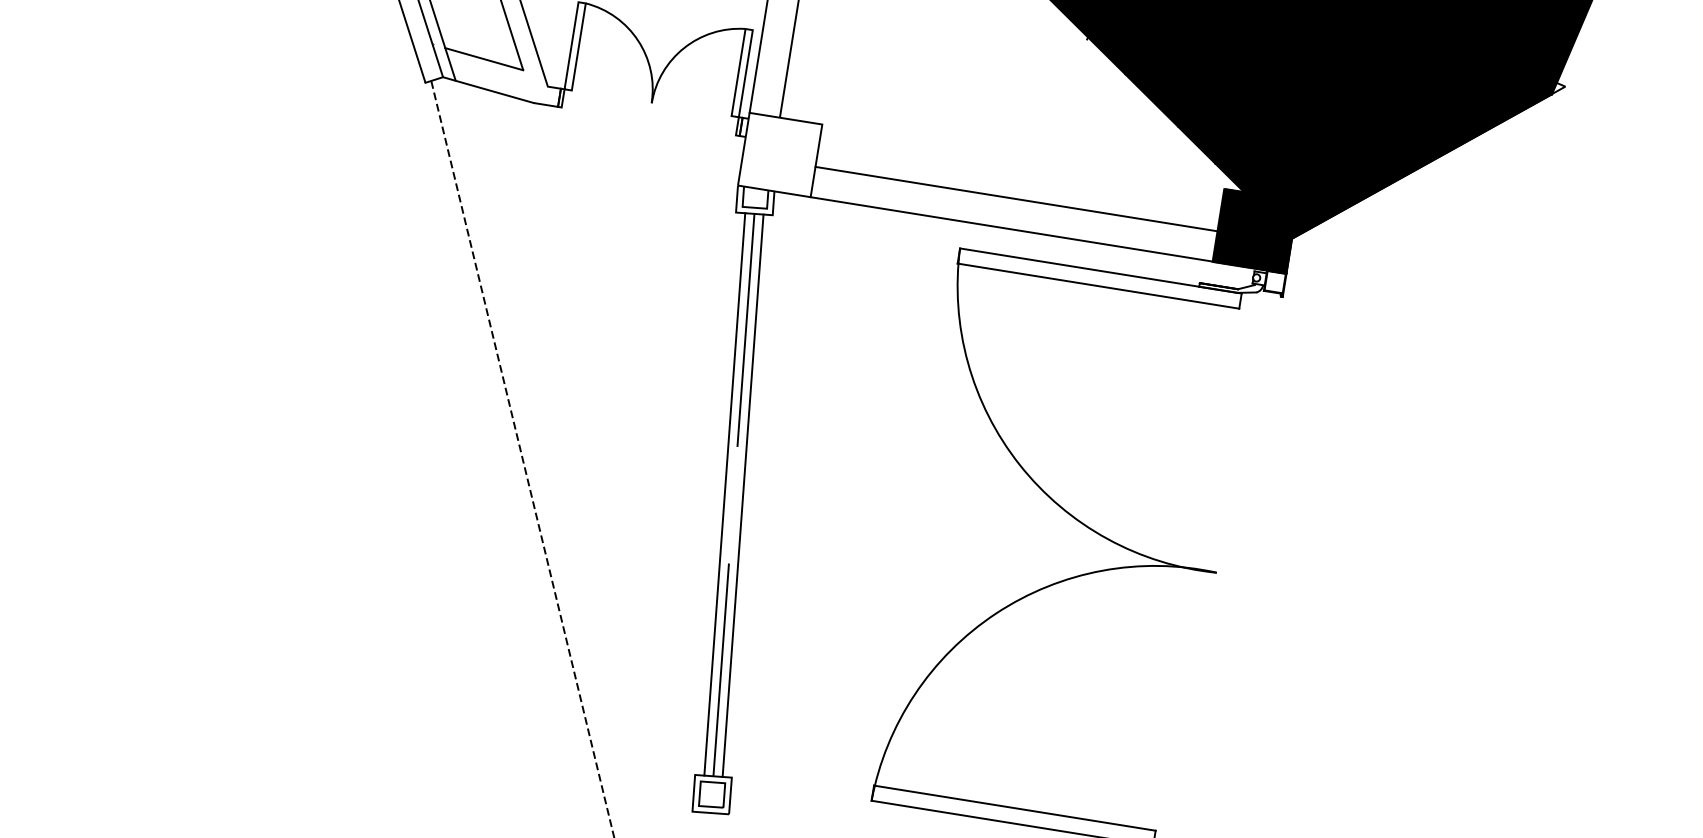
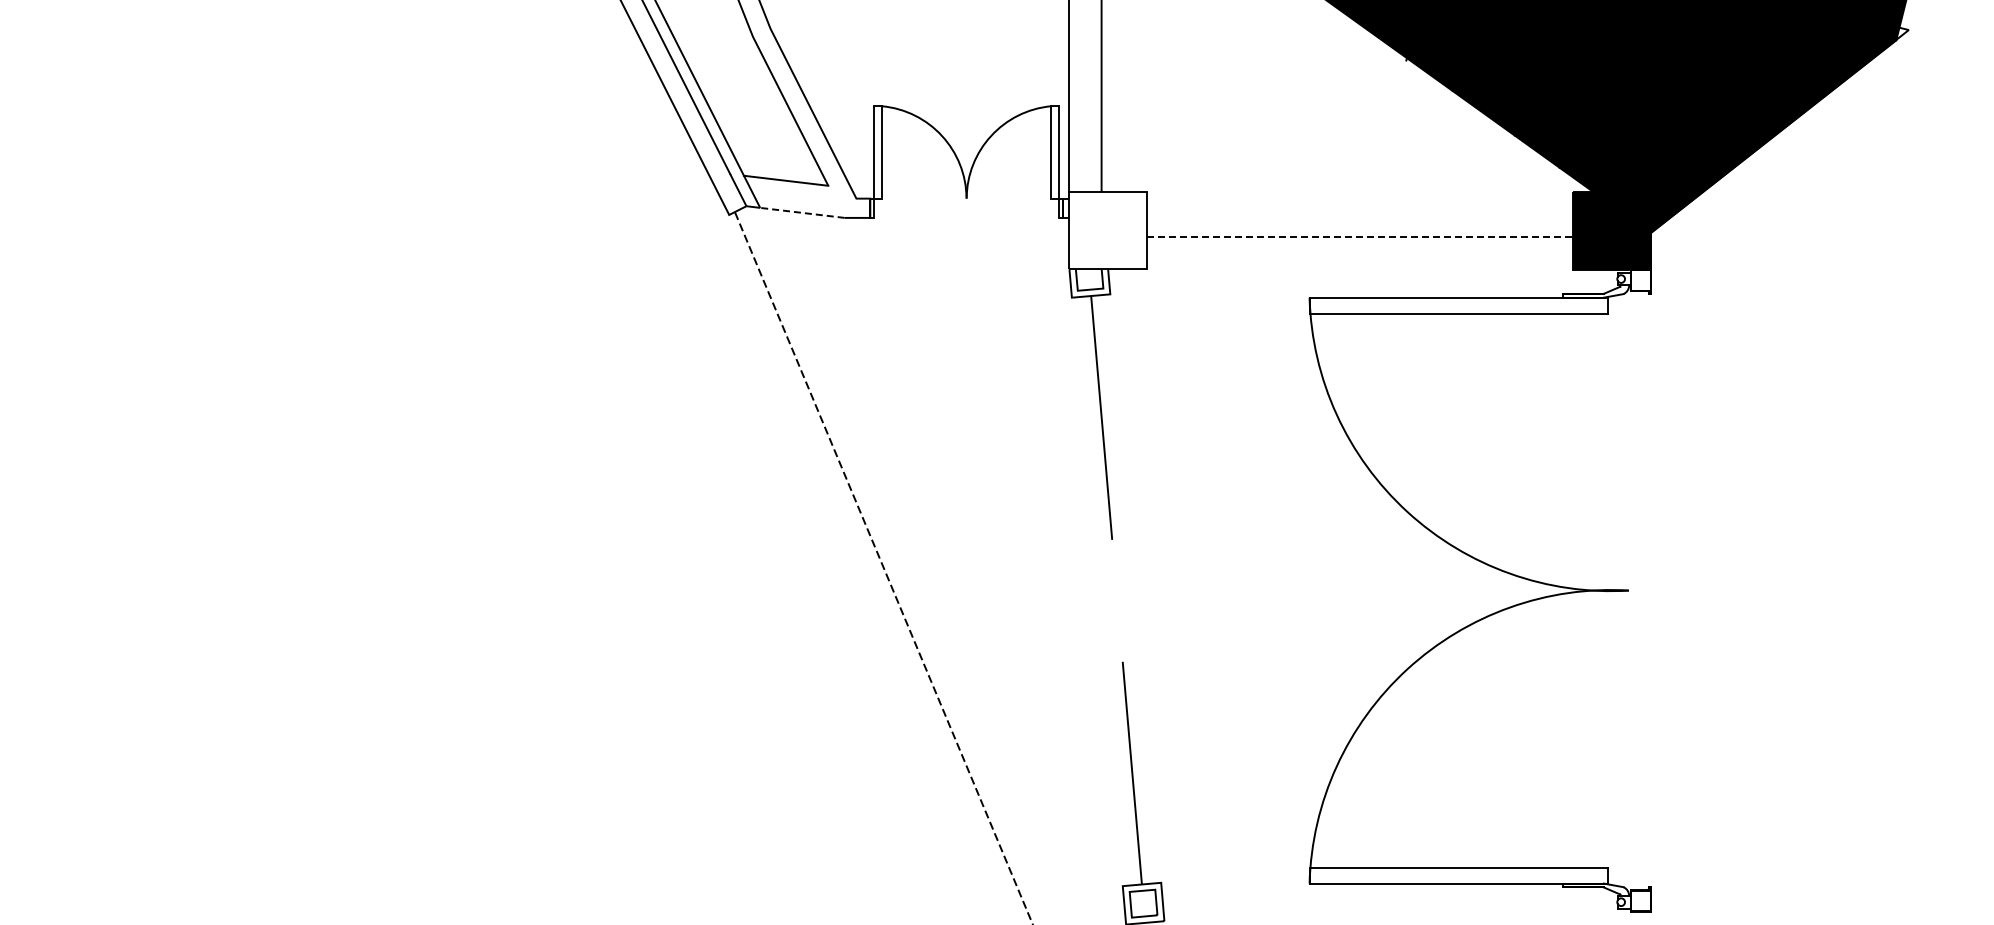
line: (494, 91) -> (802, 212), solid -> dashed
line: (1017, 199) -> (1360, 237), solid -> dashed
line: (1012, 229) -> (1360, 269), removed
line: (724, 493) -> (1106, 590), removed
line: (742, 495) -> (1125, 589), removed

